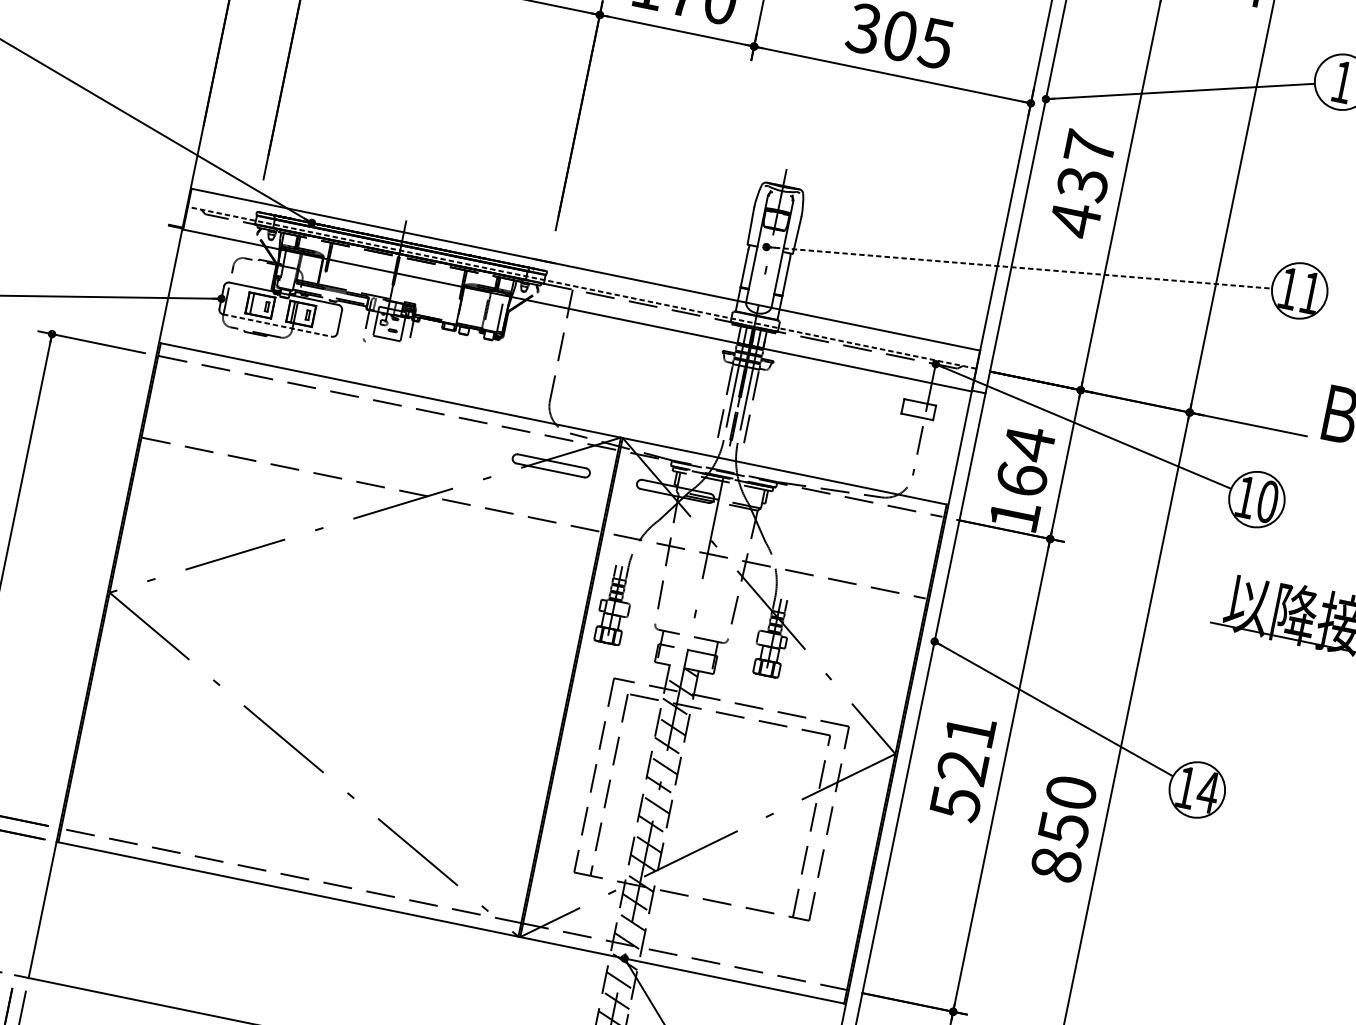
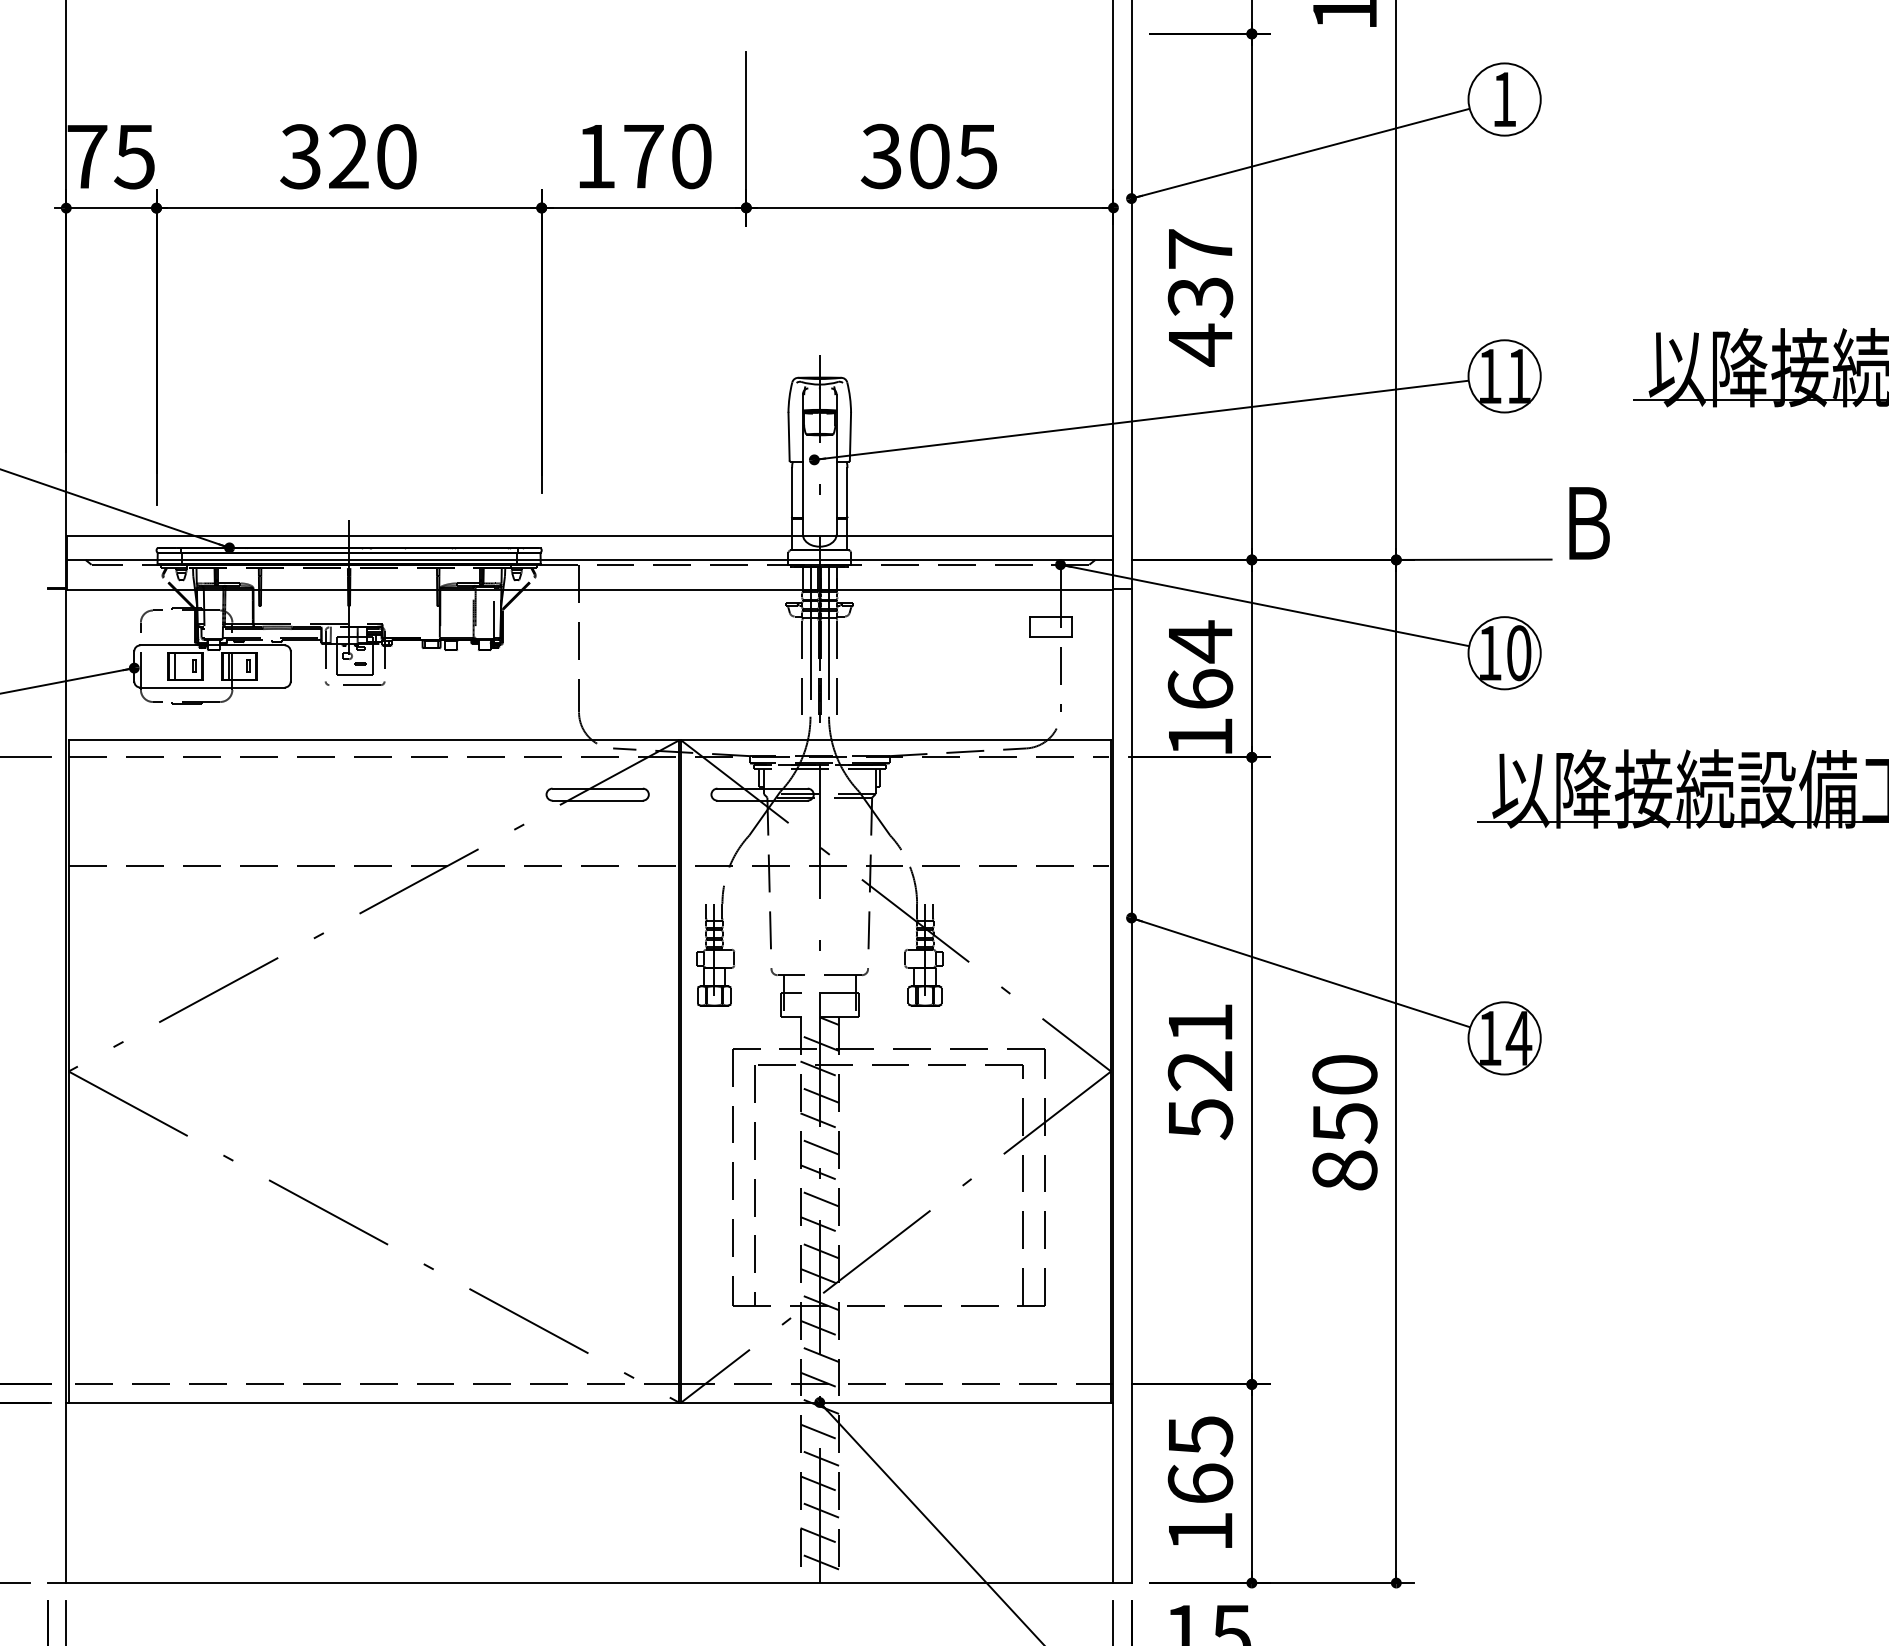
line: (1019, 267) -> (1141, 420), dashed -> solid
line: (582, 287) -> (590, 559), dashed -> solid
line: (278, 325) -> (213, 687), dashed -> solid
part: (392, 346) -> (364, 683), added

